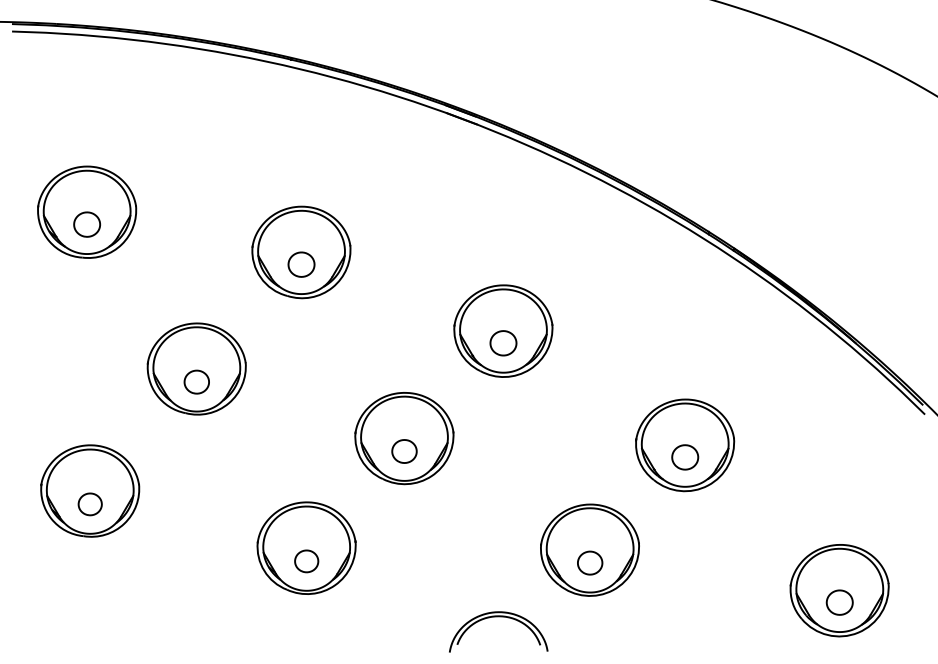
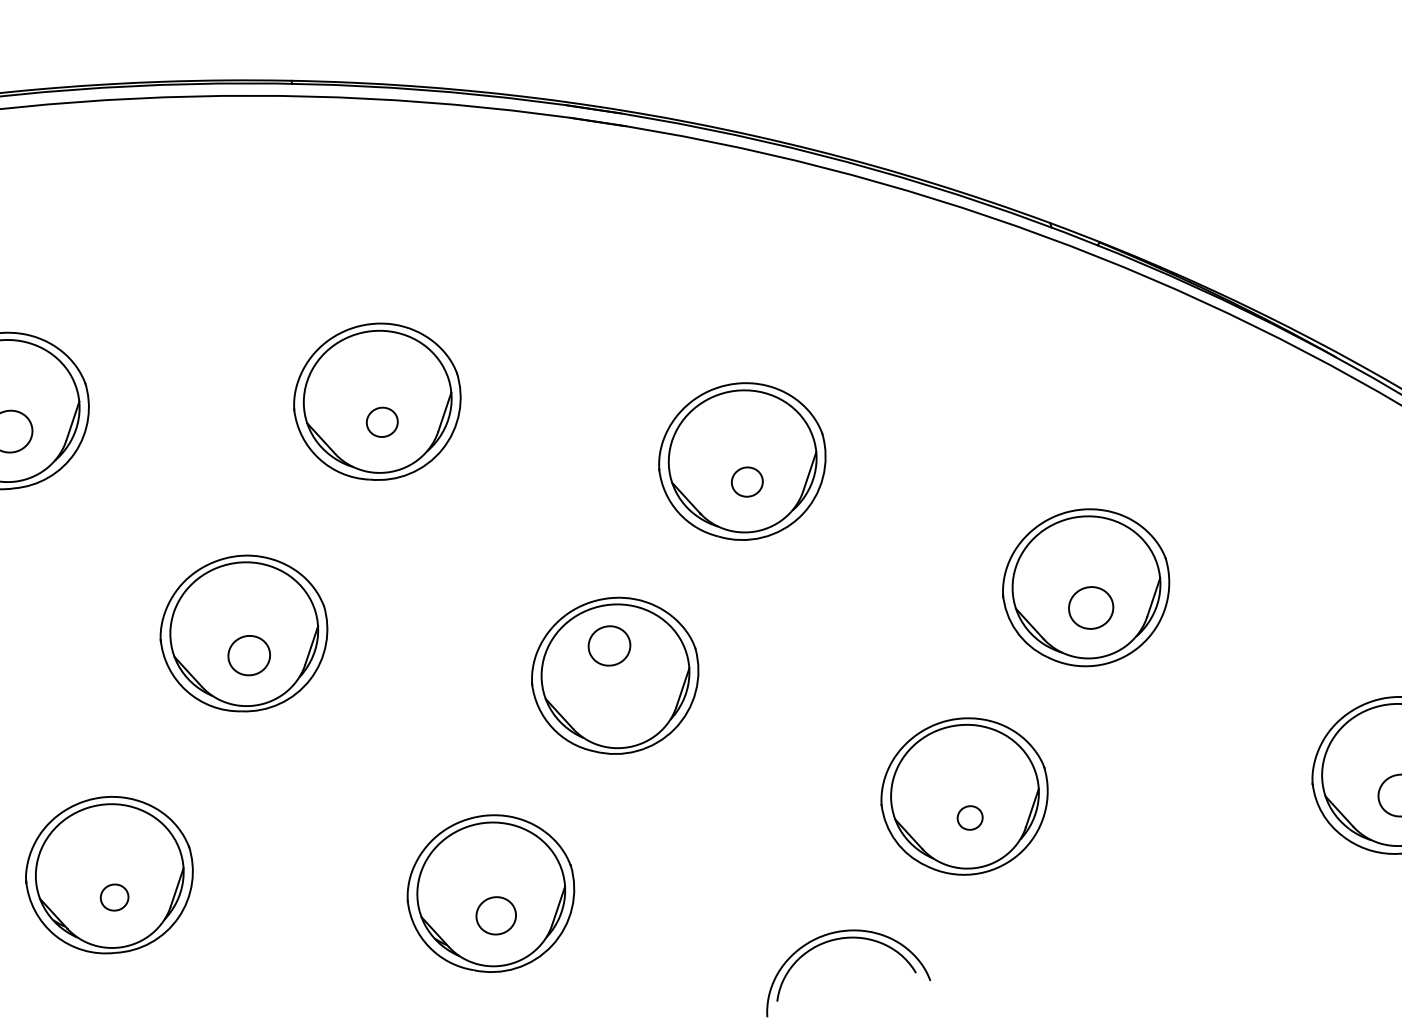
part: (301, 264) -> (382, 422), size x0.7
part: (503, 343) -> (747, 482), size x0.7
part: (404, 451) -> (609, 645), moved
part: (89, 504) -> (113, 897), size x0.7
part: (590, 562) -> (970, 816), size x0.6

